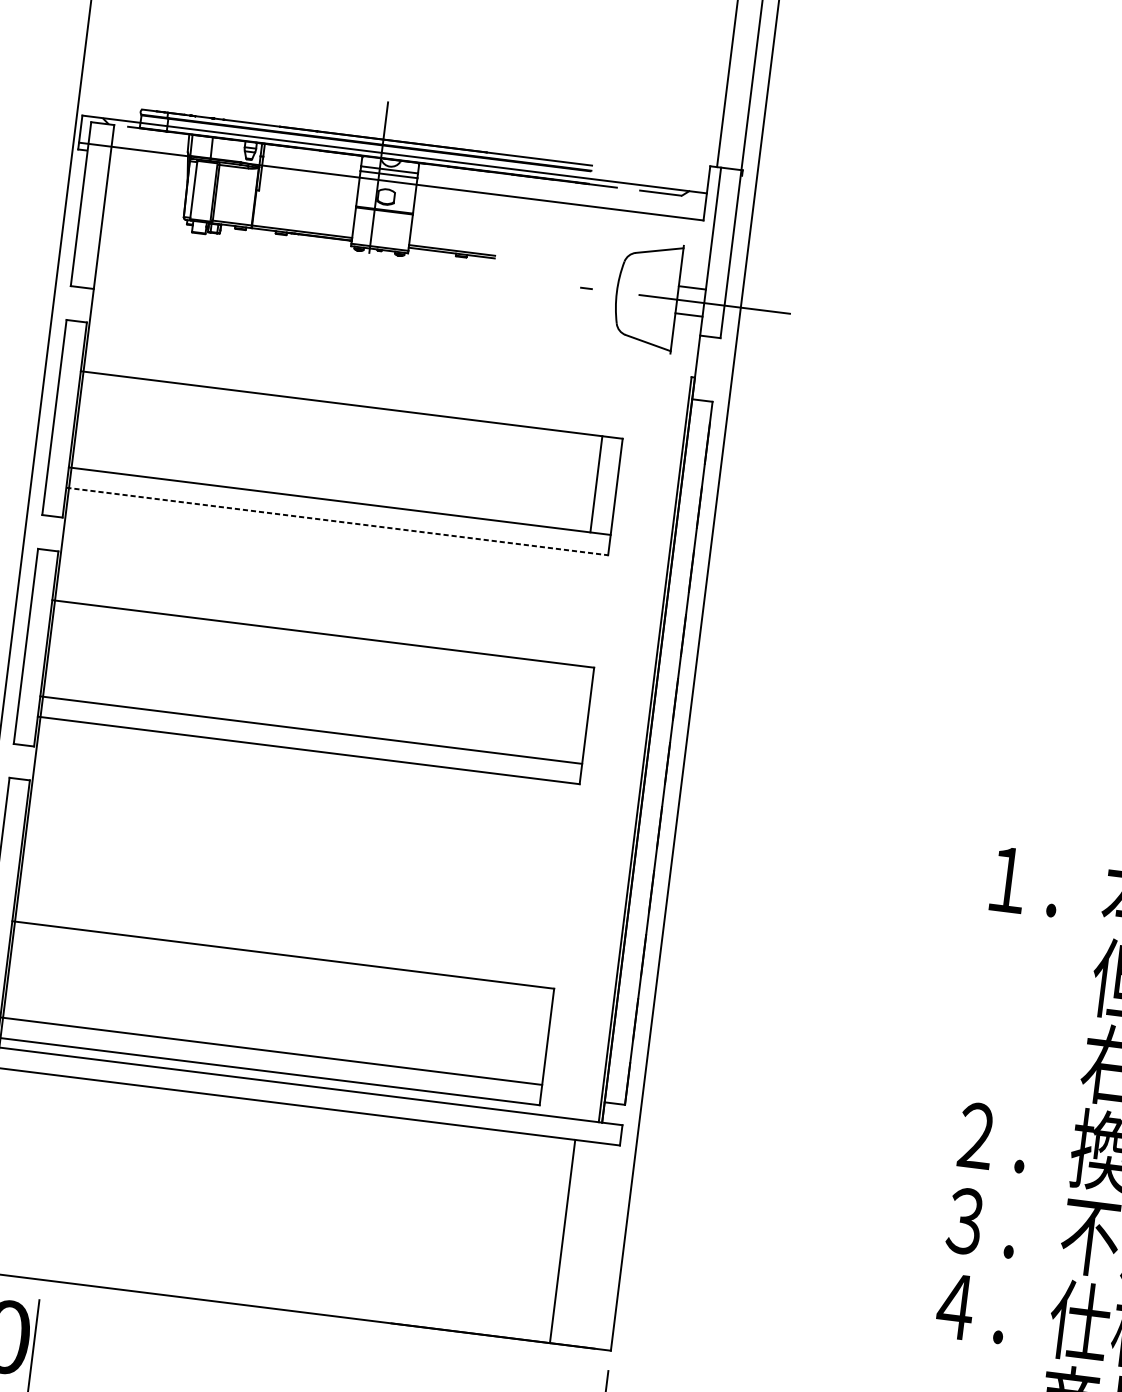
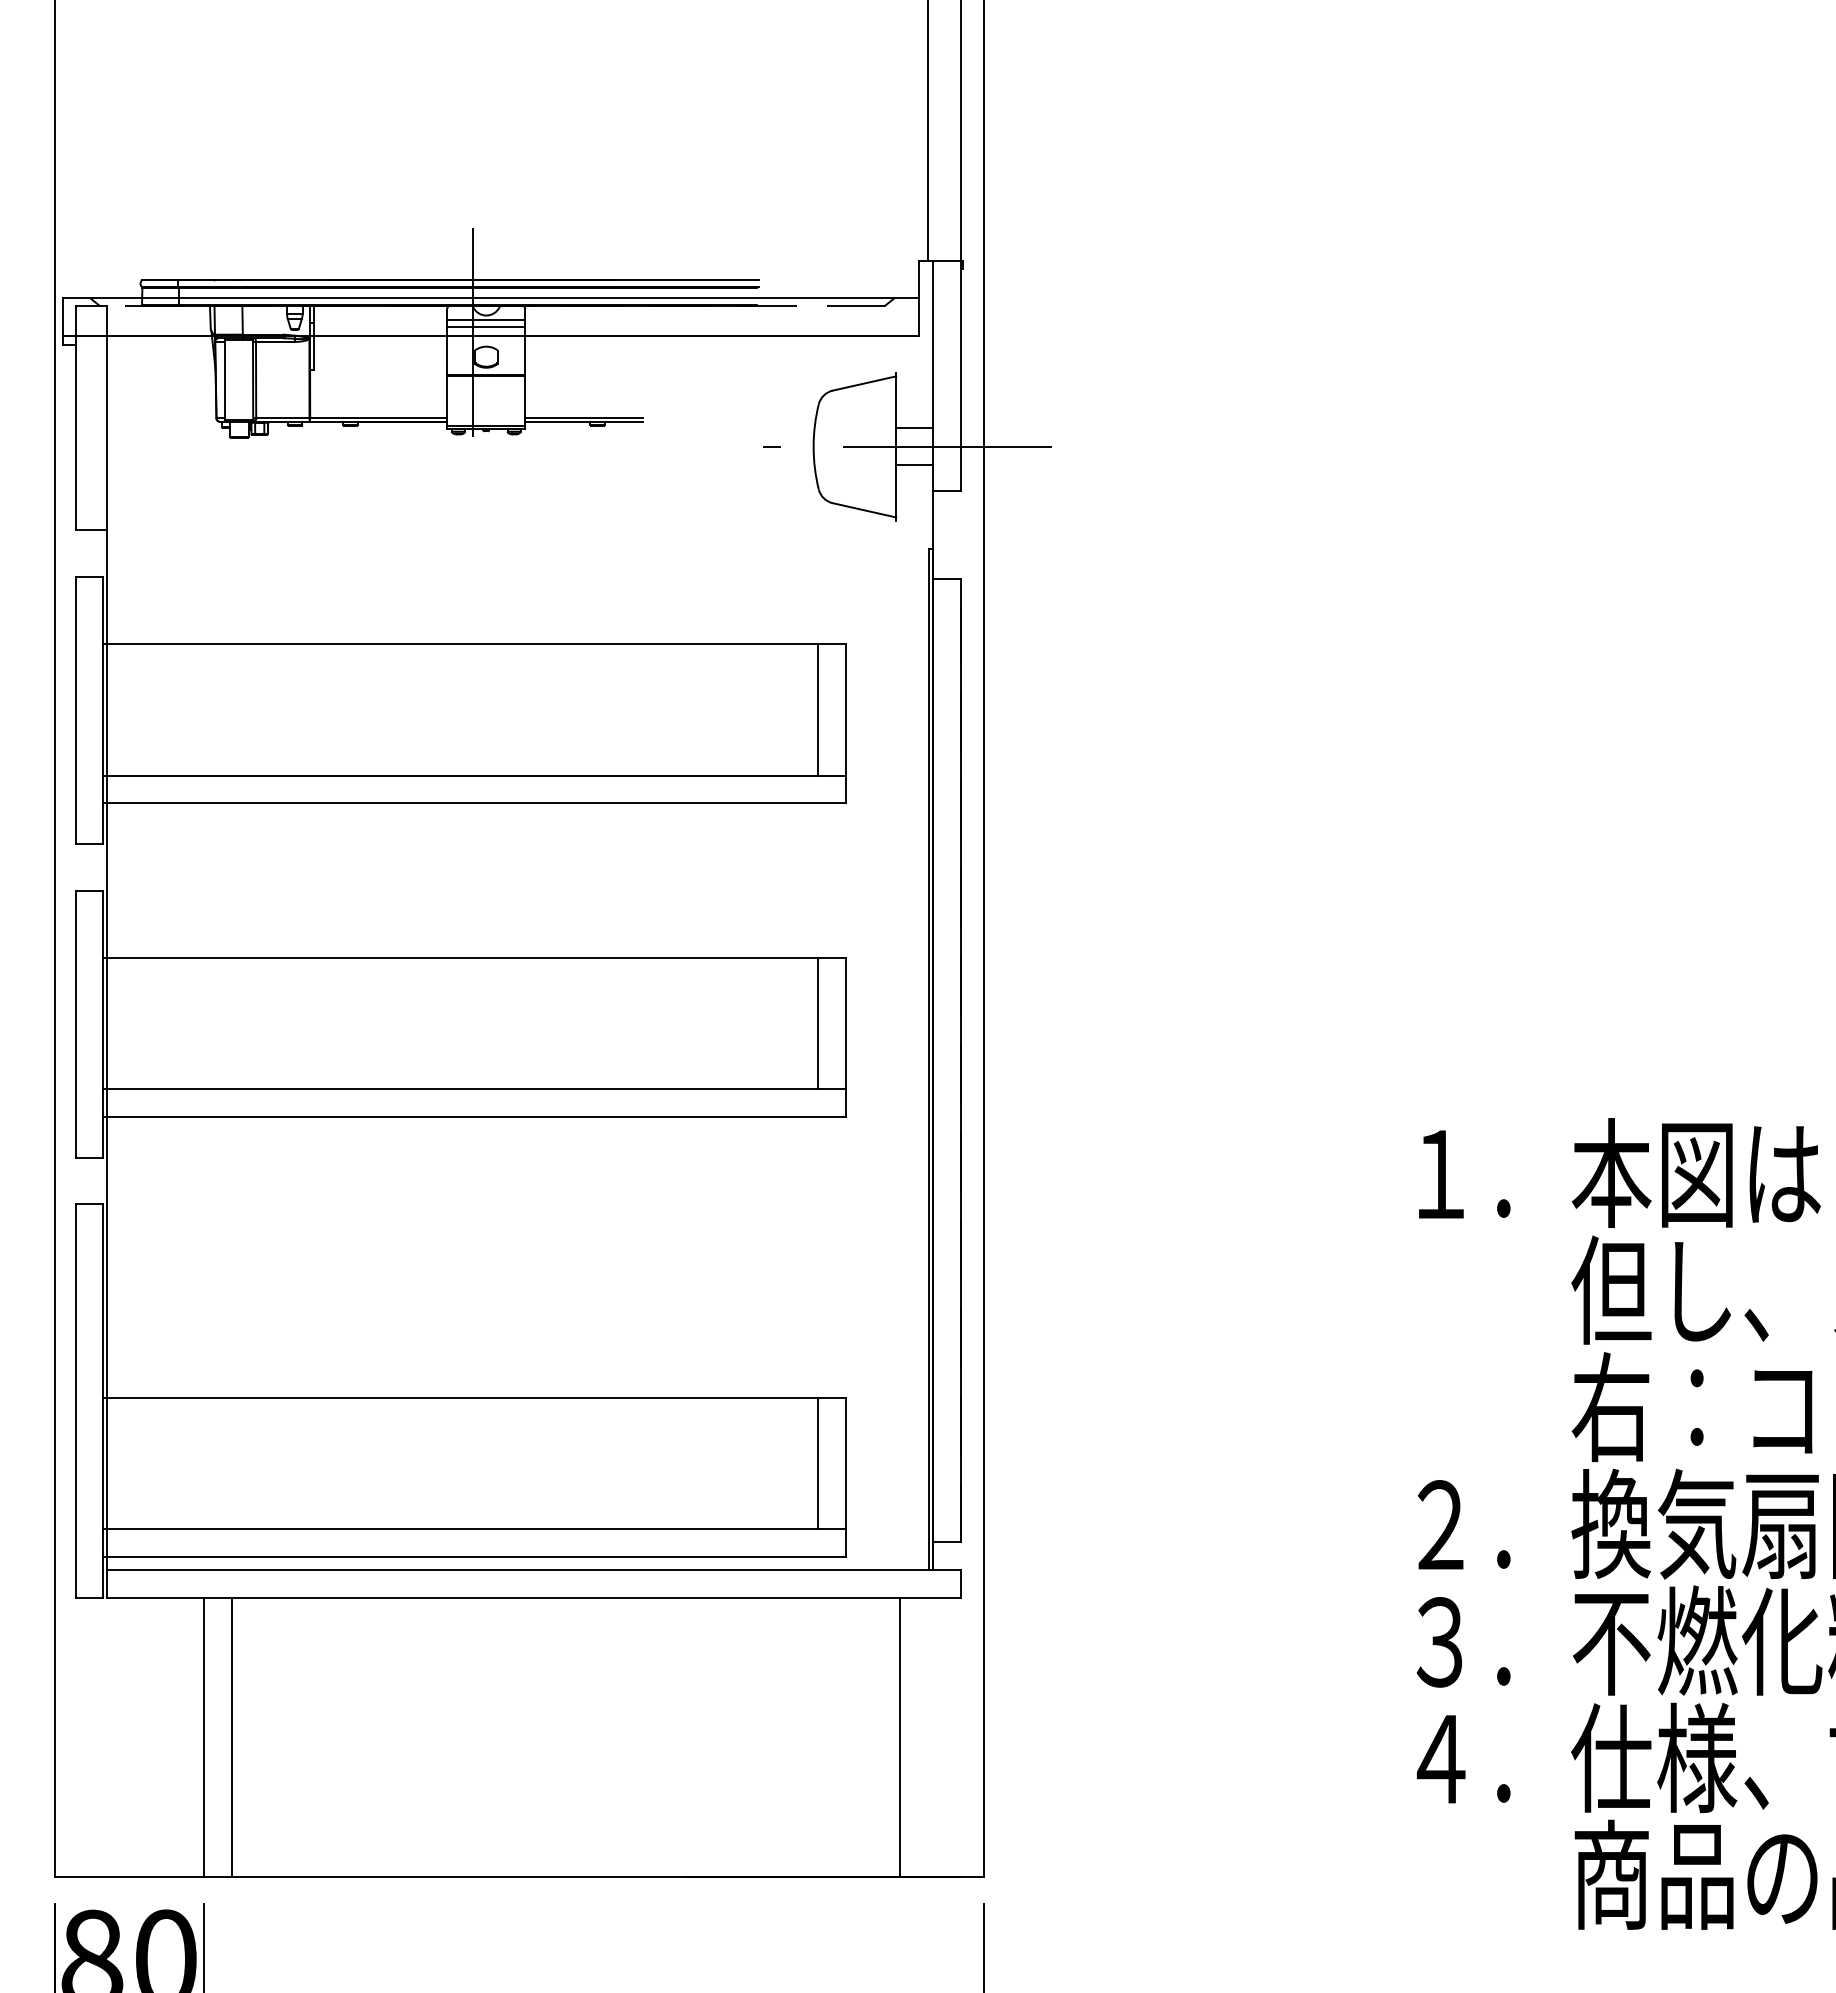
line: (337, 521) -> (475, 803), dashed -> solid
line: (568, 713) -> (818, 1023), added
line: (528, 1034) -> (818, 1463), added
line: (54, 1178) -> (203, 1737), added
line: (74, 1180) -> (231, 1737), added

